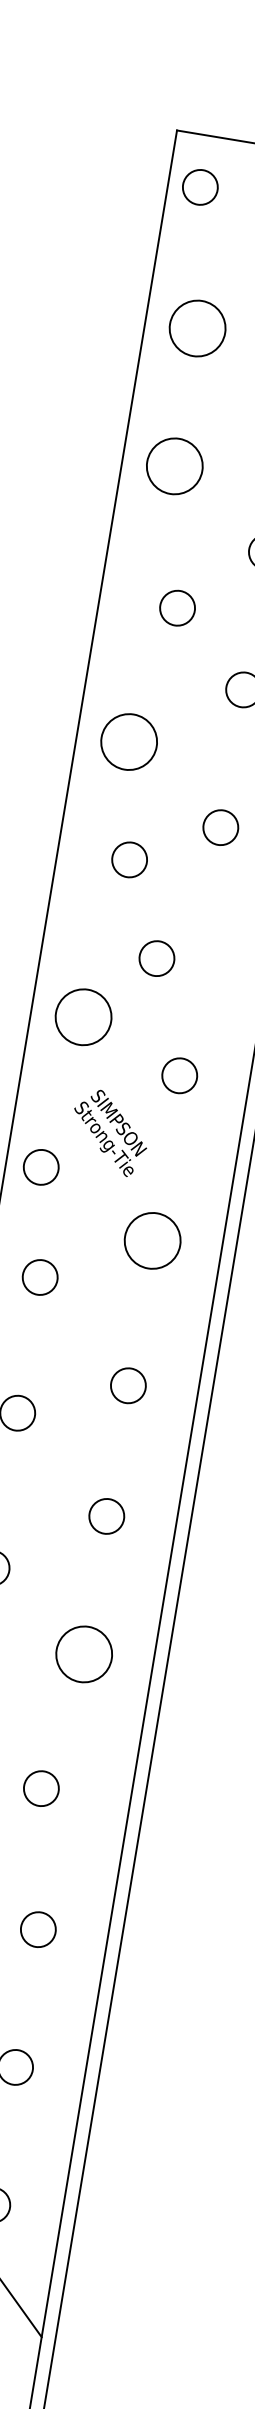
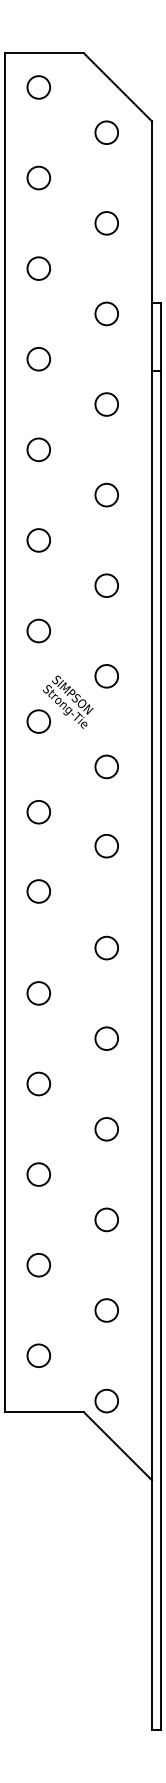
circle: (199, 187) -> (38, 87), moved
circle: (196, 327) -> (38, 177), size x0.62
circle: (174, 465) -> (38, 268), size x0.62
circle: (176, 608) -> (38, 359), moved
circle: (128, 741) -> (38, 449), size x0.62
circle: (129, 859) -> (38, 540), moved
circle: (156, 958) -> (106, 585), moved
circle: (82, 1016) -> (38, 630), size x0.62
circle: (179, 1076) -> (106, 676), moved
circle: (40, 1167) -> (38, 721), moved
circle: (152, 1240) -> (106, 766), size x0.62
circle: (39, 1277) -> (38, 812), moved
circle: (127, 1386) -> (106, 846), moved
circle: (83, 1653) -> (106, 1038), size x0.62
circle: (40, 1788) -> (106, 1129), moved

